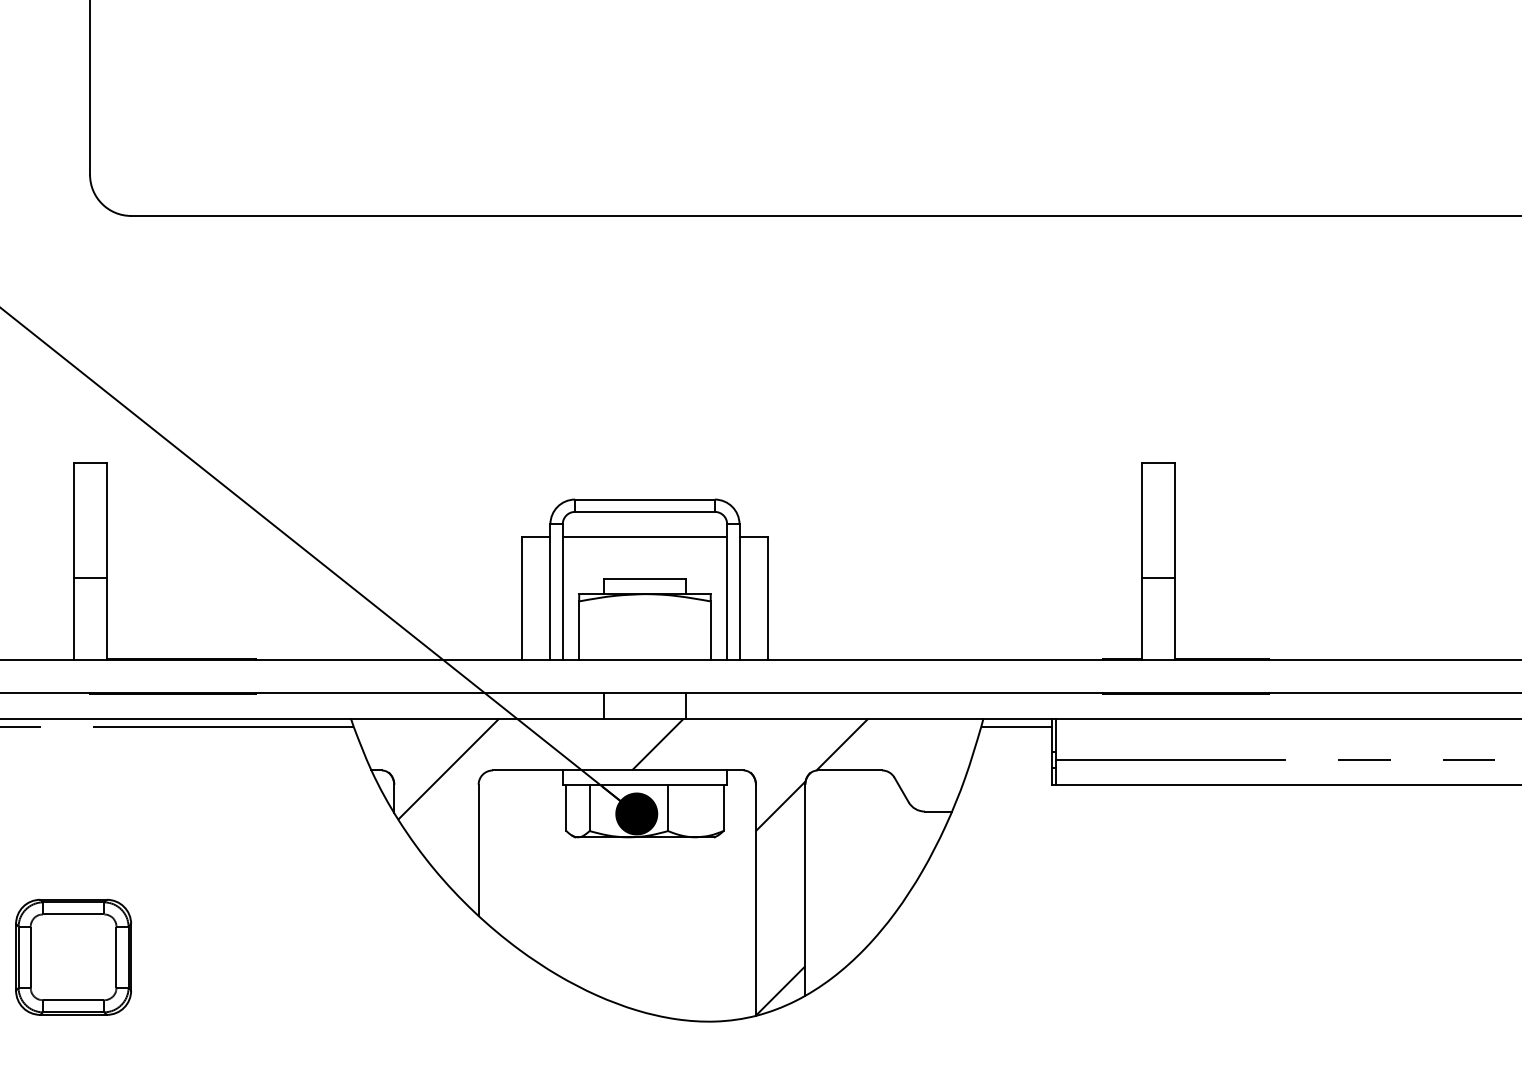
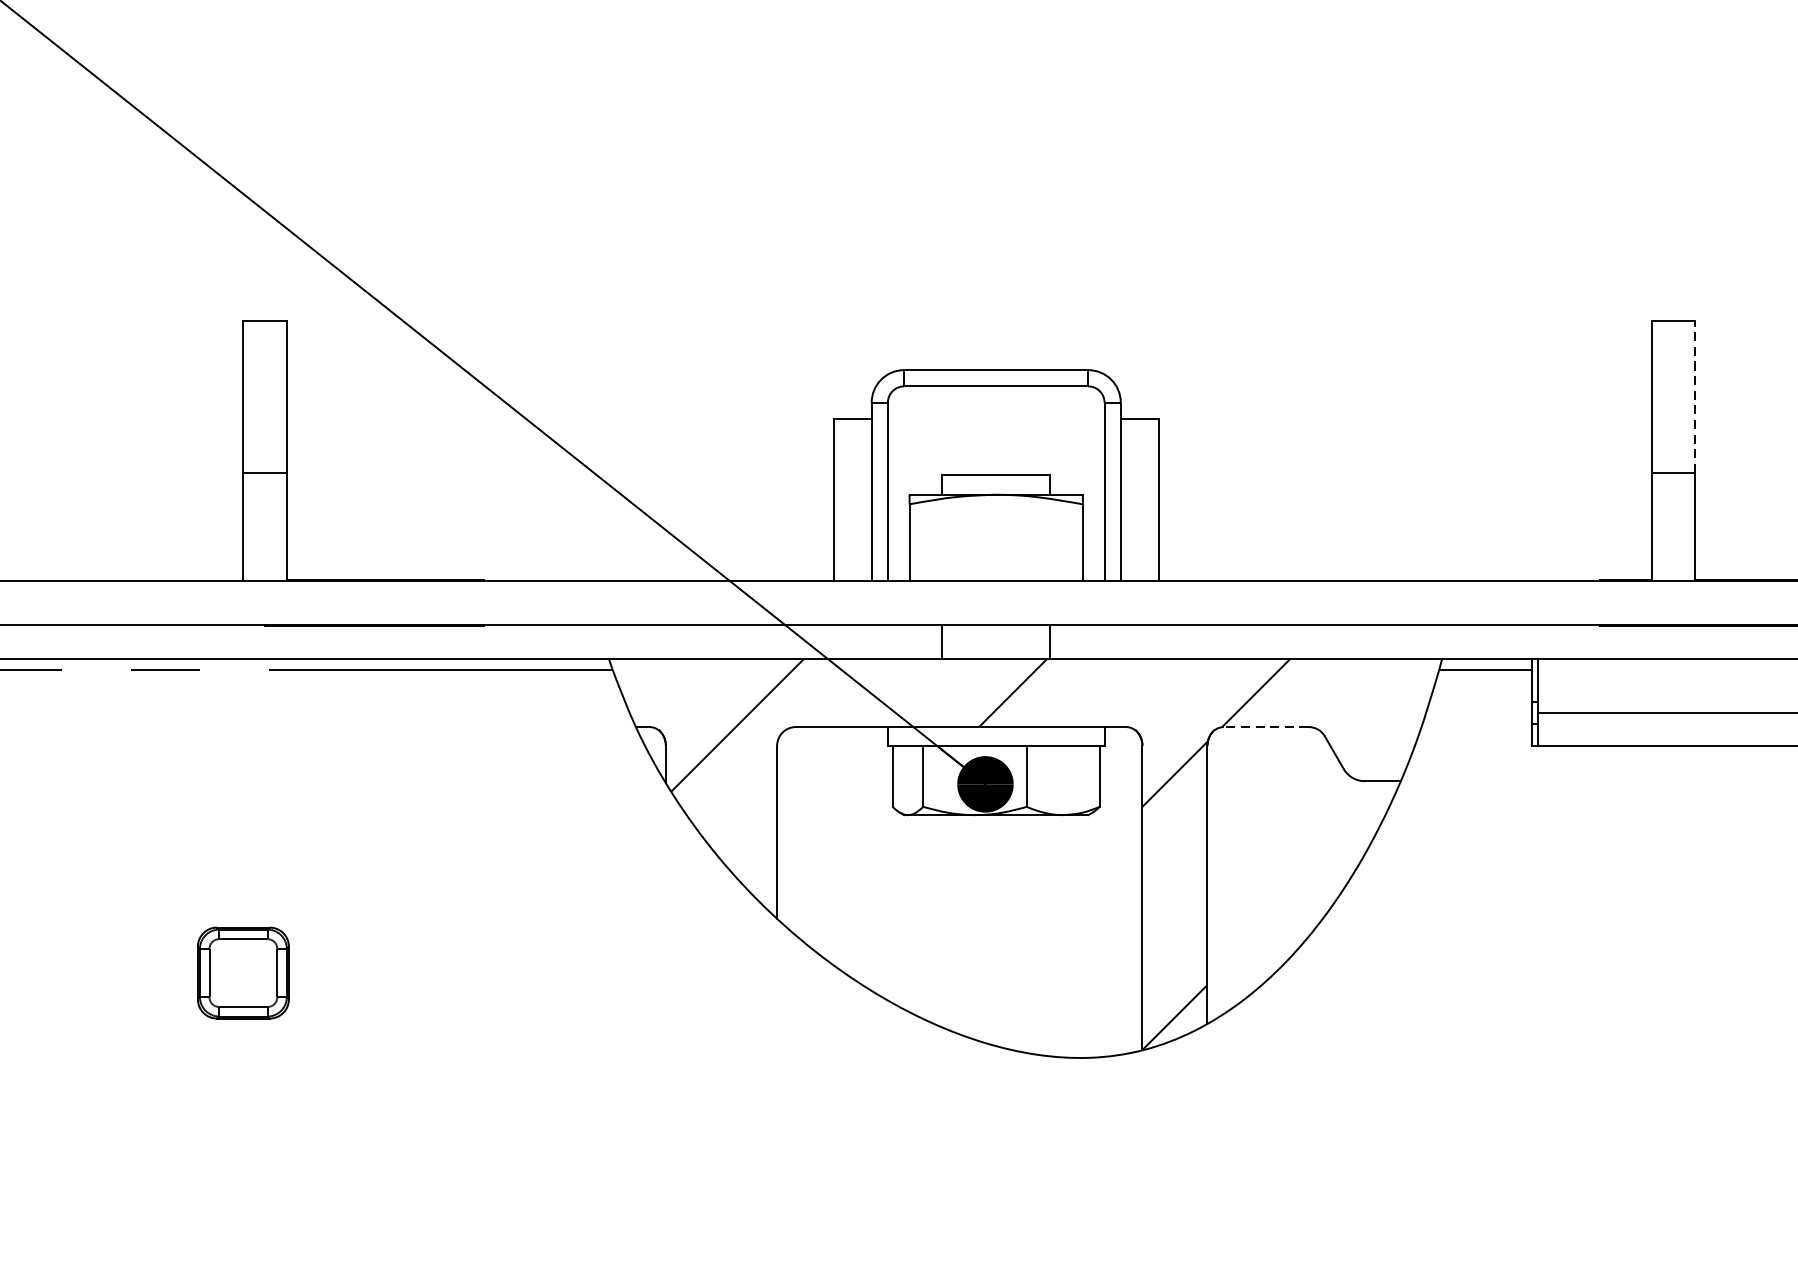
line: (1175, 520) -> (1695, 397), solid -> dashed
line: (644, 536) -> (995, 418), removed
line: (849, 770) -> (1265, 727), solid -> dashed
part: (73, 956) -> (243, 972), size x0.6

